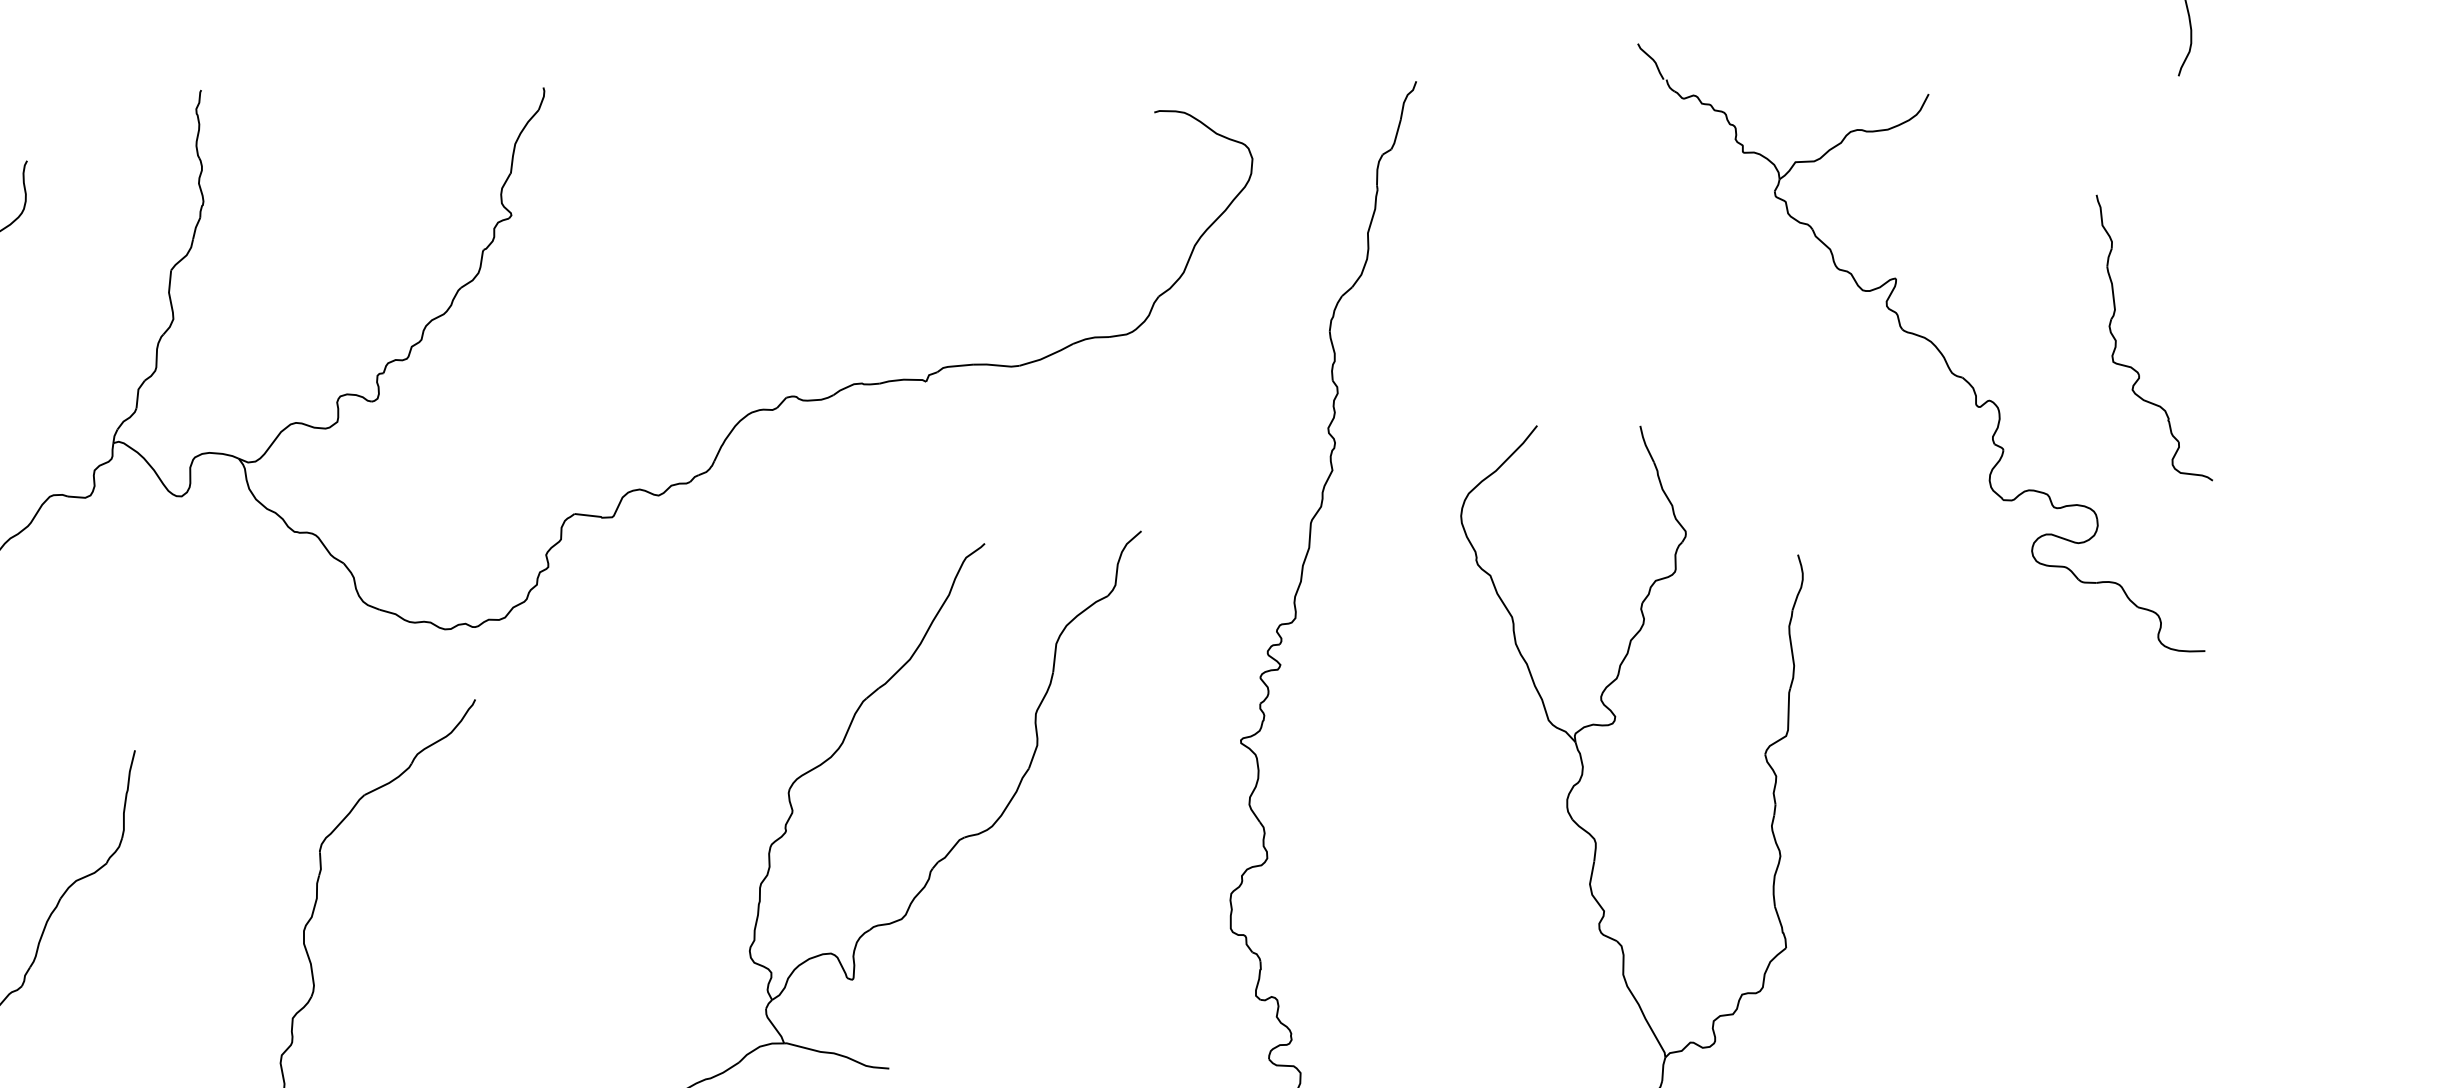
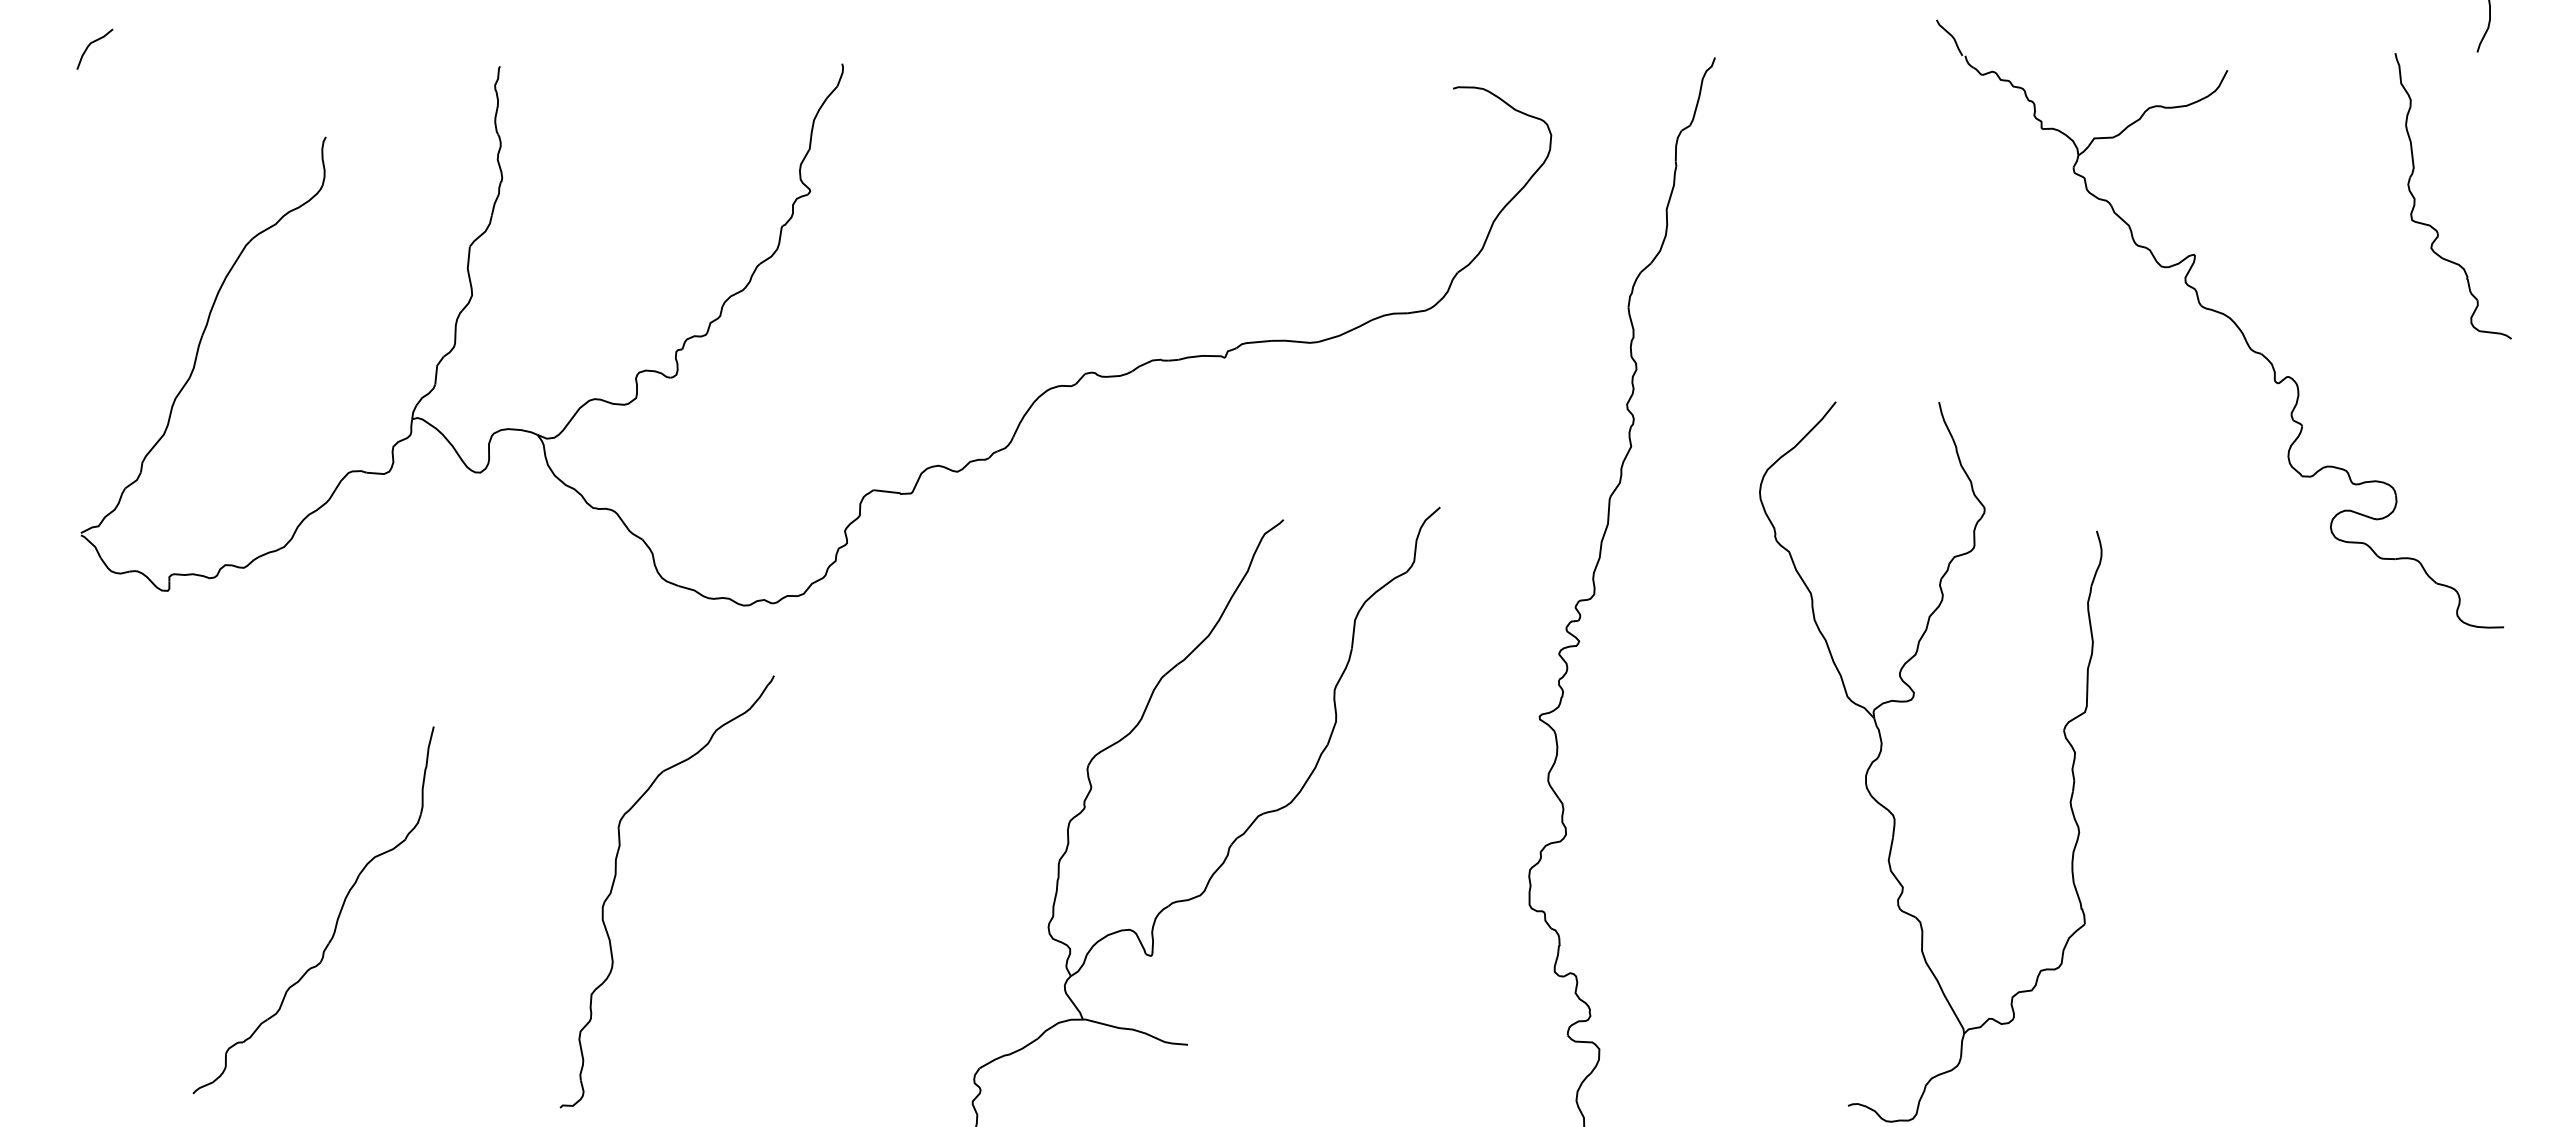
part: (2131, 366) -> (2430, 224), moved

